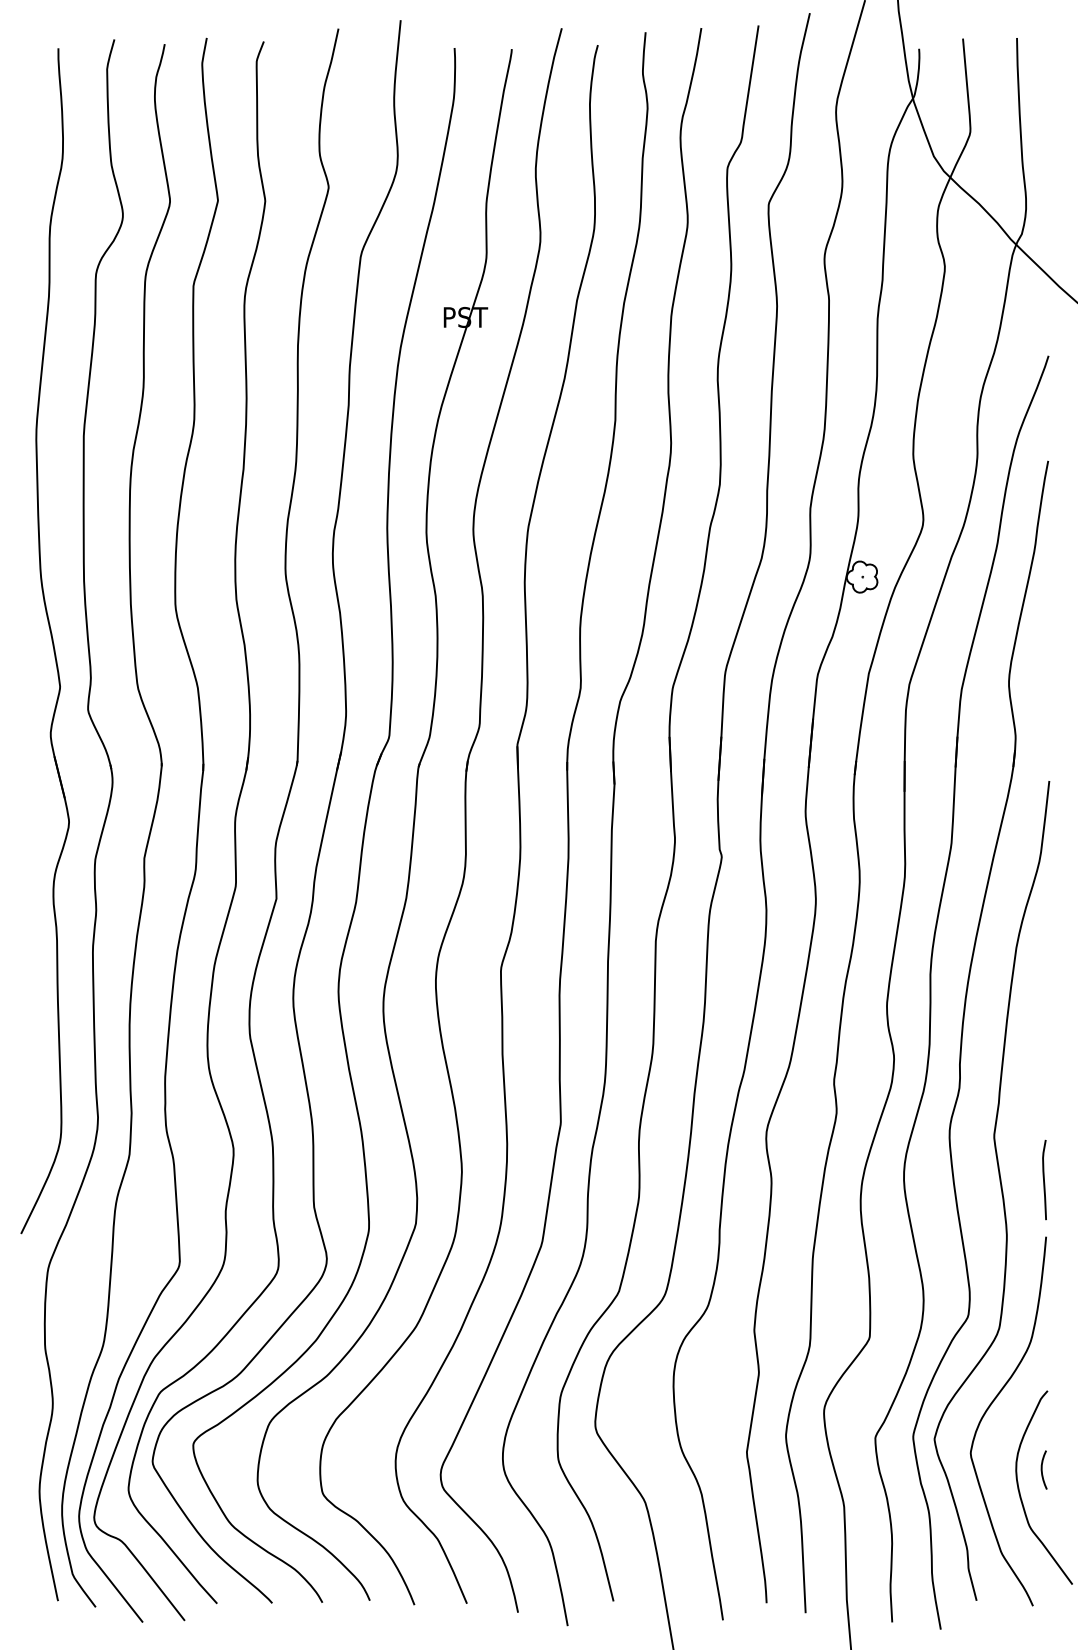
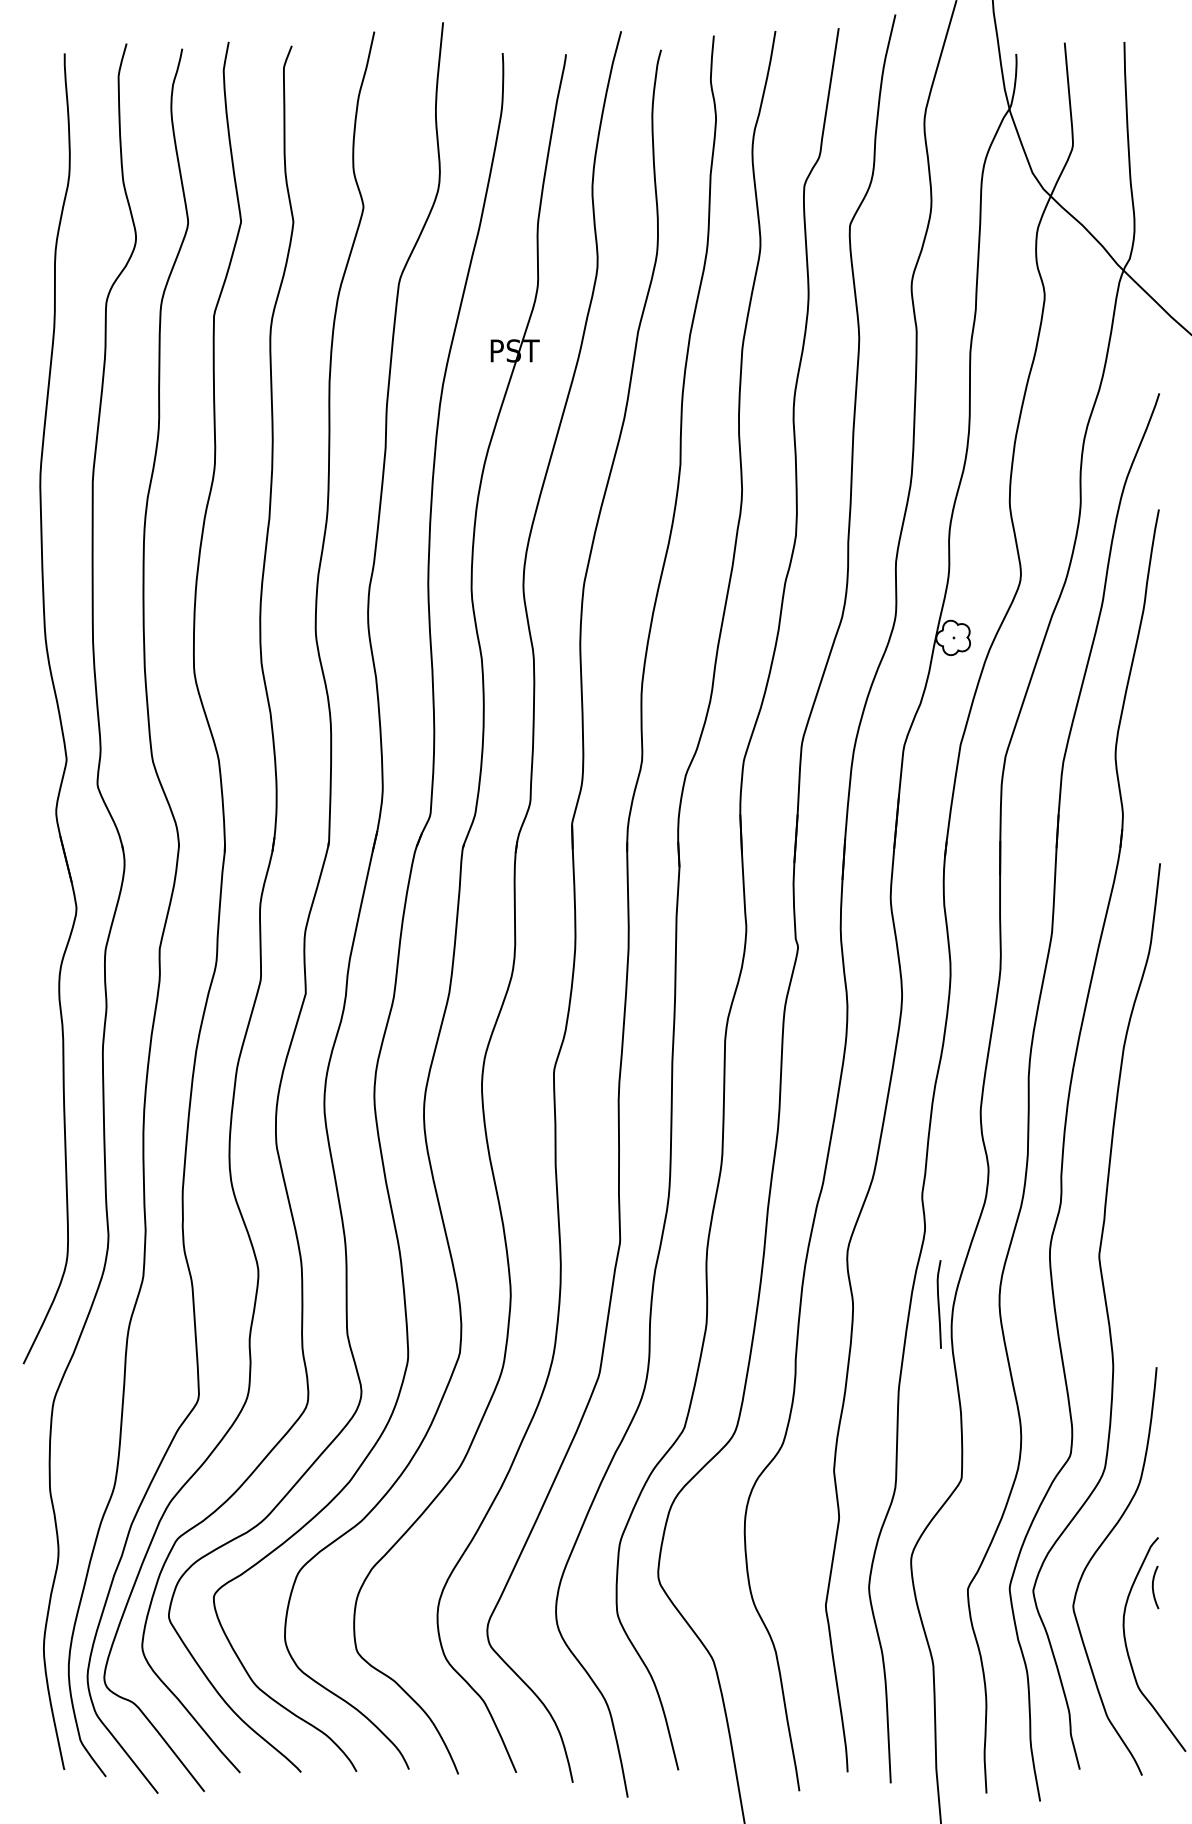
curve: (1044, 1179) -> (939, 1303), moved
curve: (1042, 1469) -> (1153, 1586), moved

